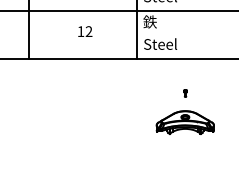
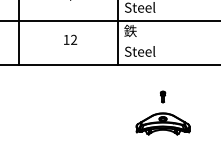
part: (185, 92) -> (163, 96), size x1.67

